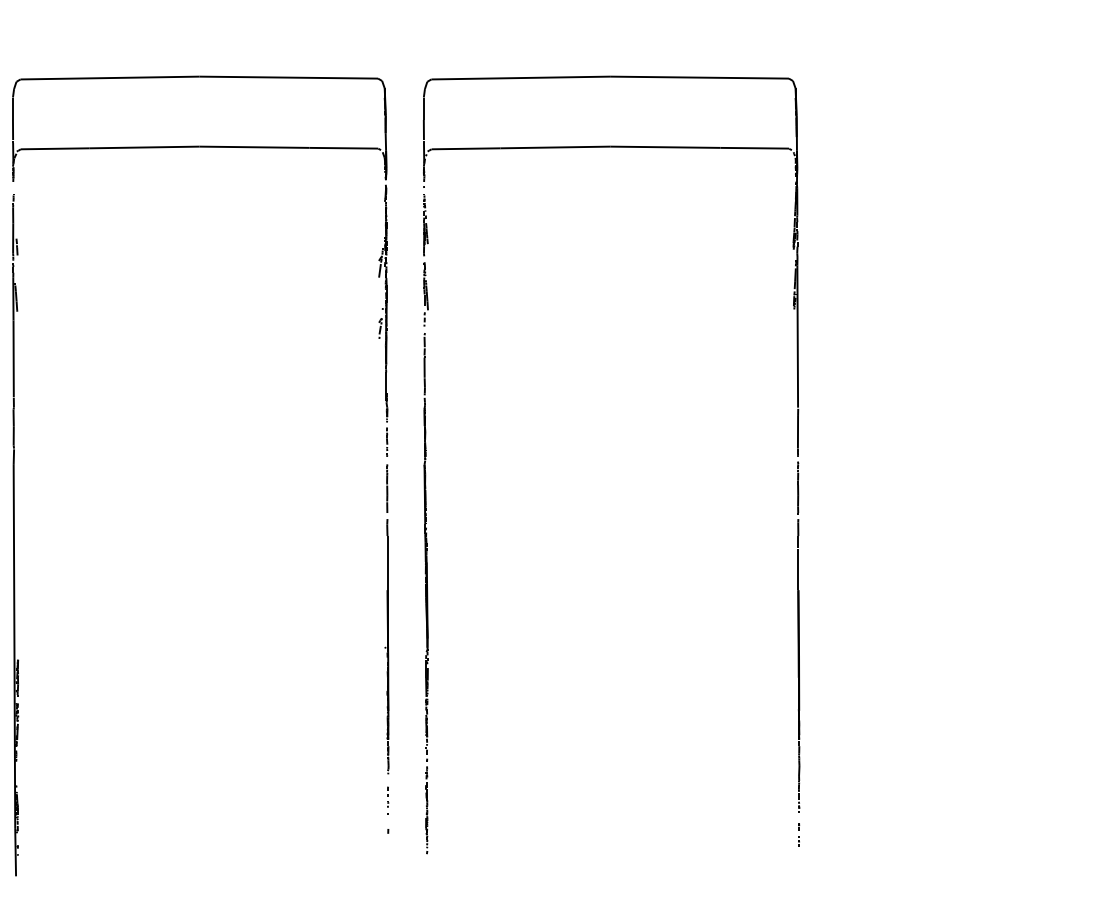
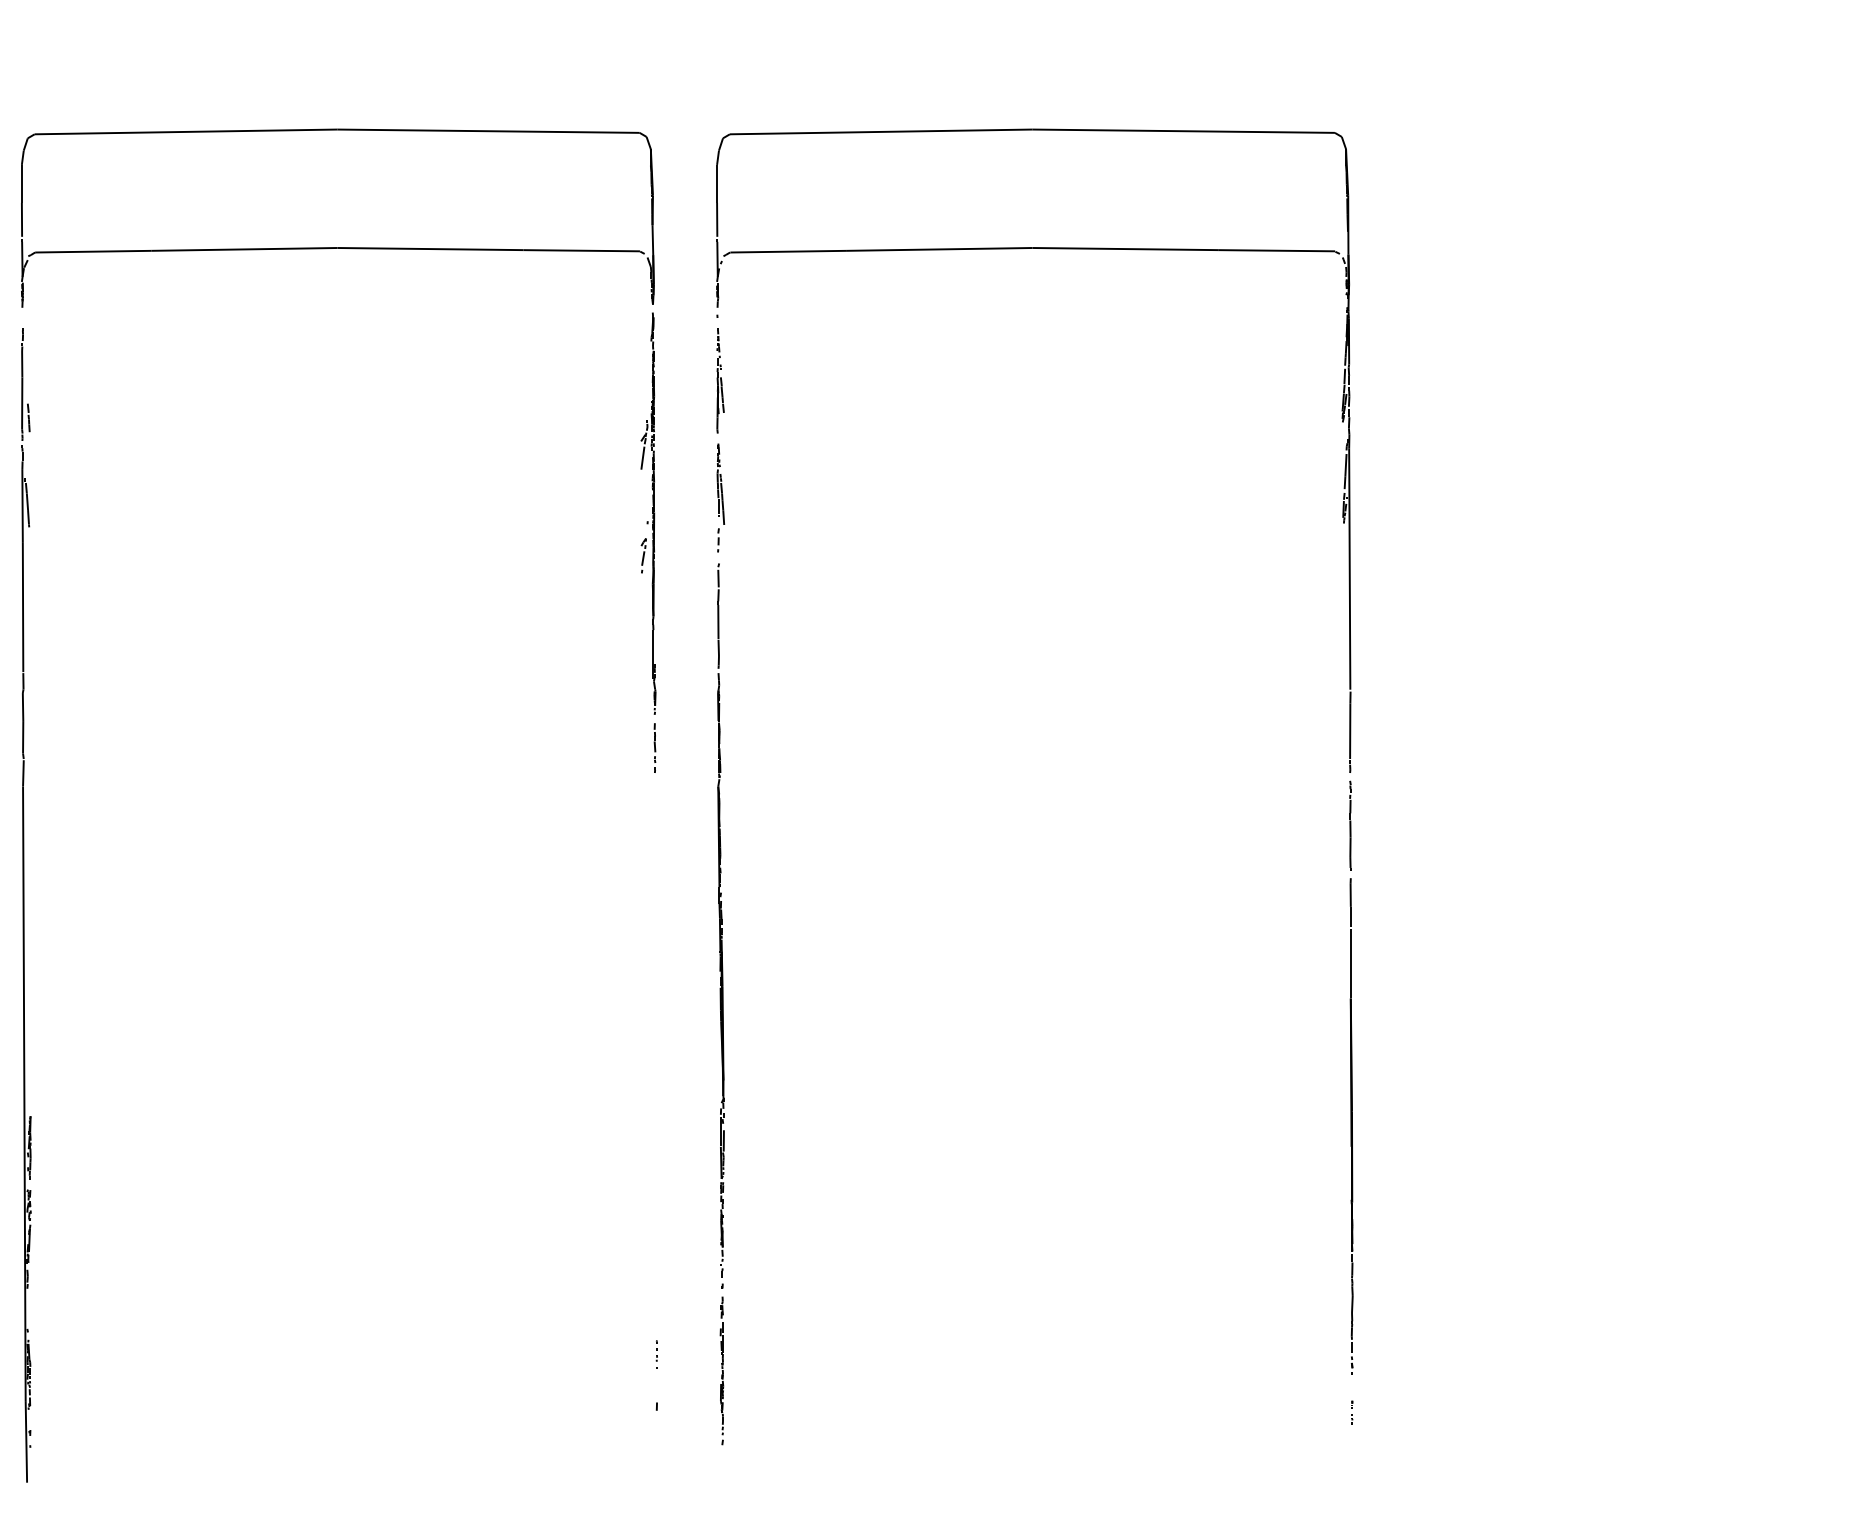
part: (386, 619) -> (653, 1048), removed
part: (388, 800) -> (657, 1354), size x0.6
part: (799, 834) -> (1352, 1411), size x0.6

